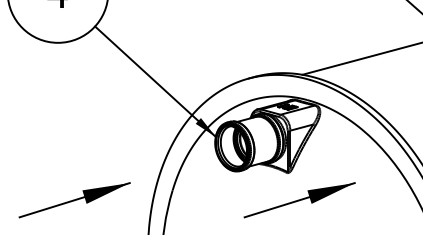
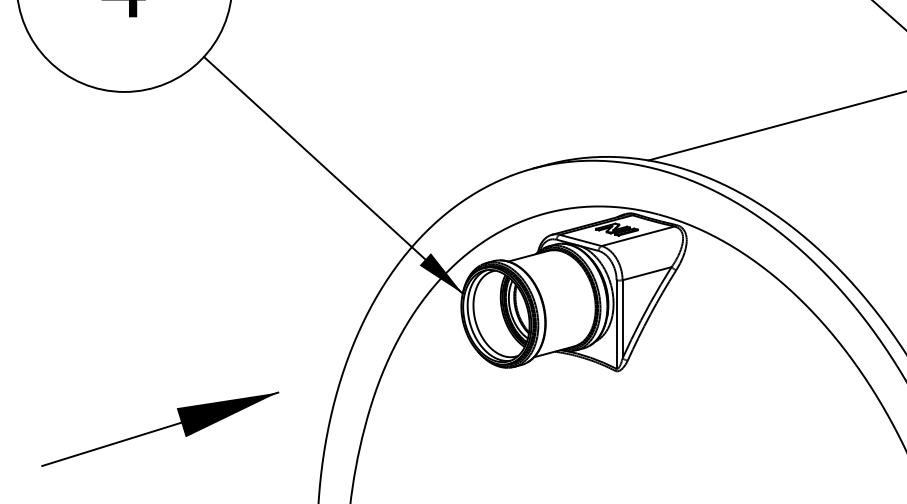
part: (299, 200) -> (642, 429), removed

